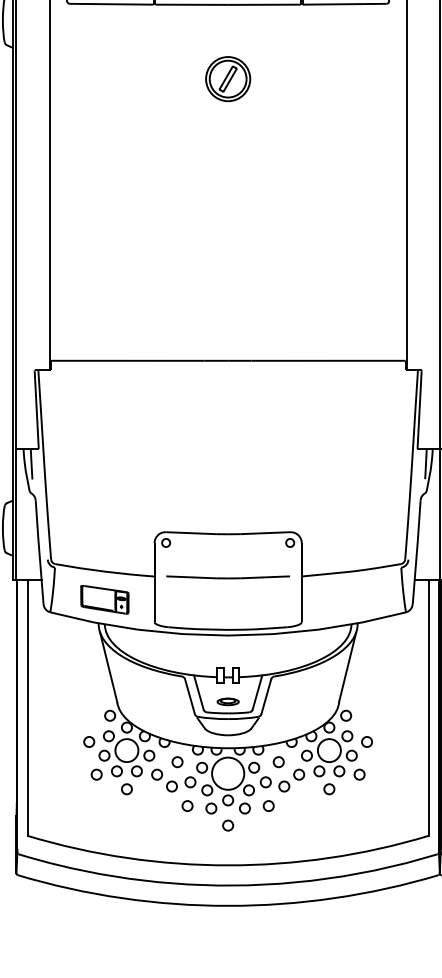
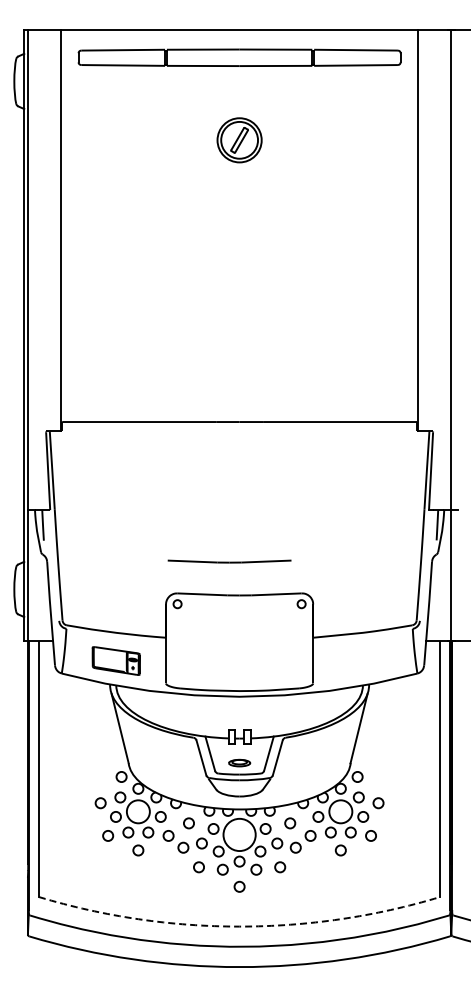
part: (228, 577) -> (229, 561), moved
arc: (228, 865) -> (239, 926), solid -> dashed

